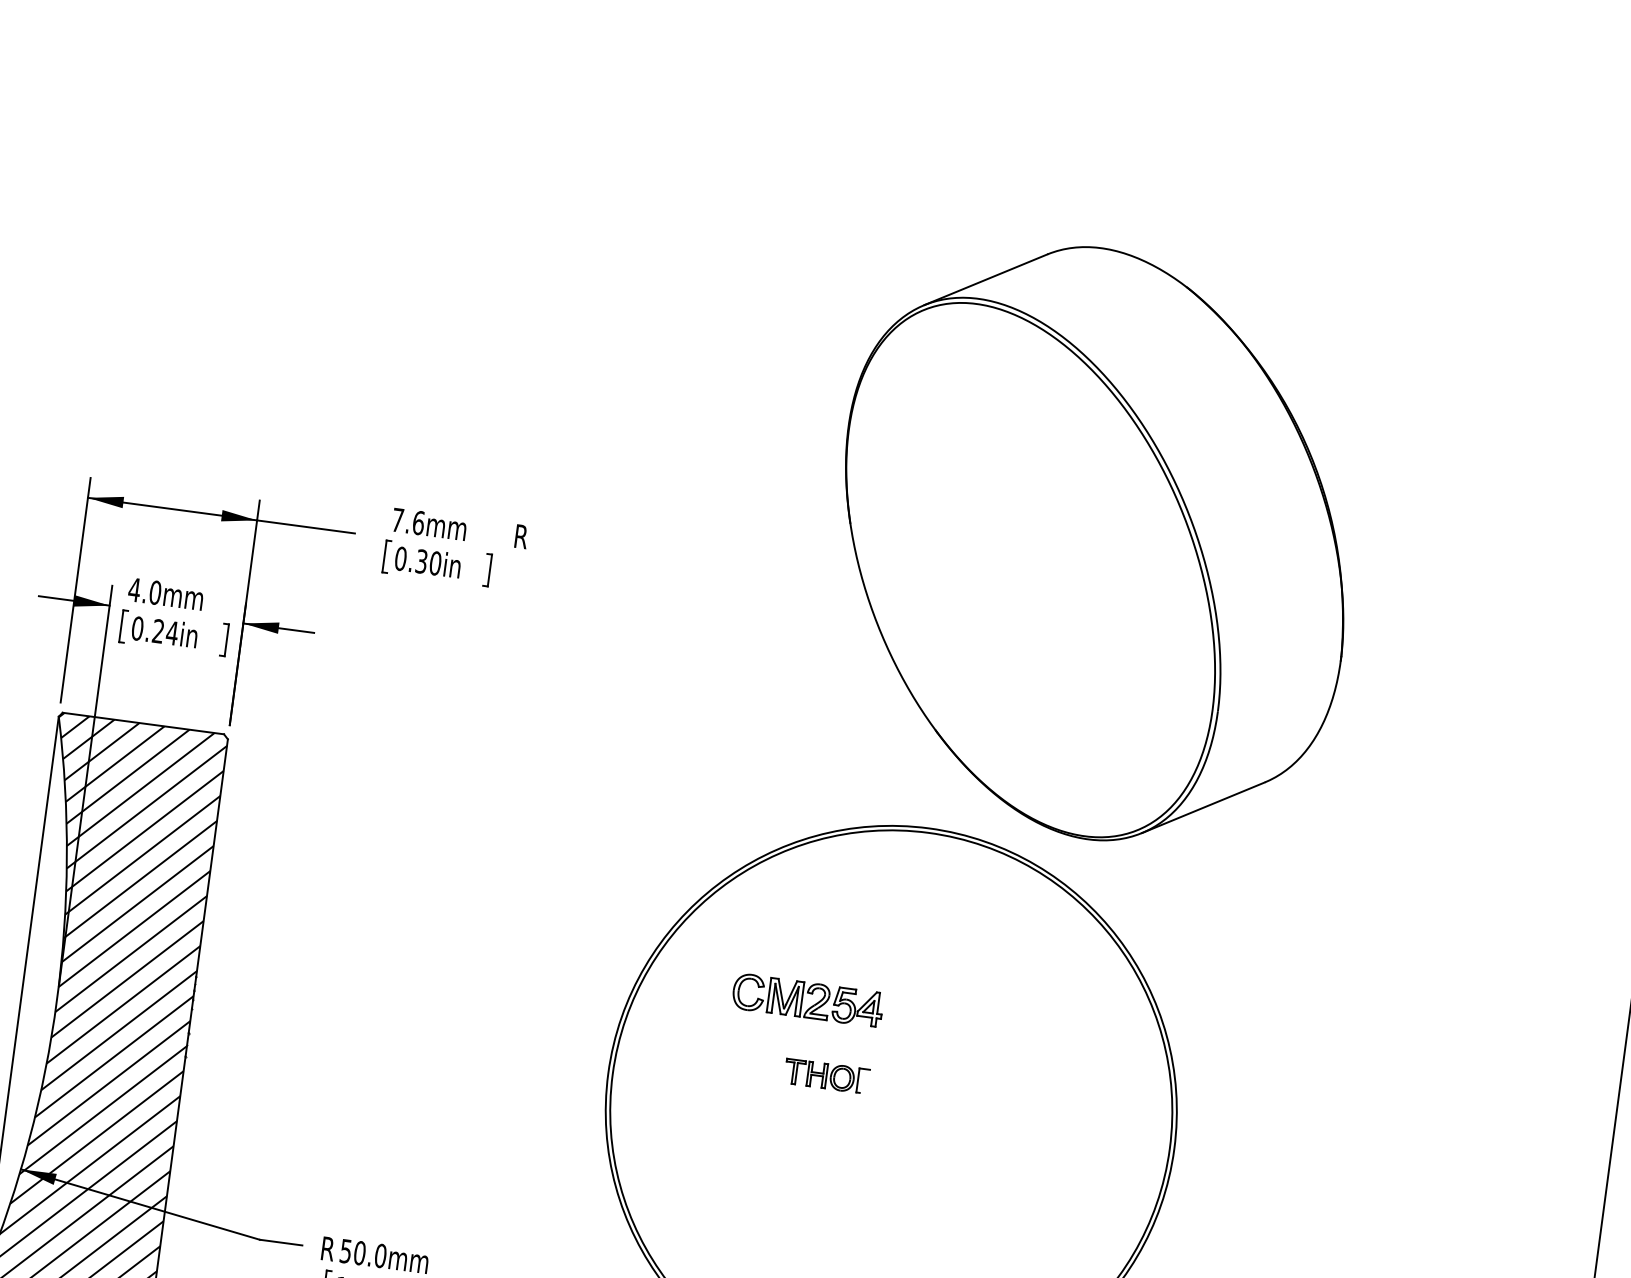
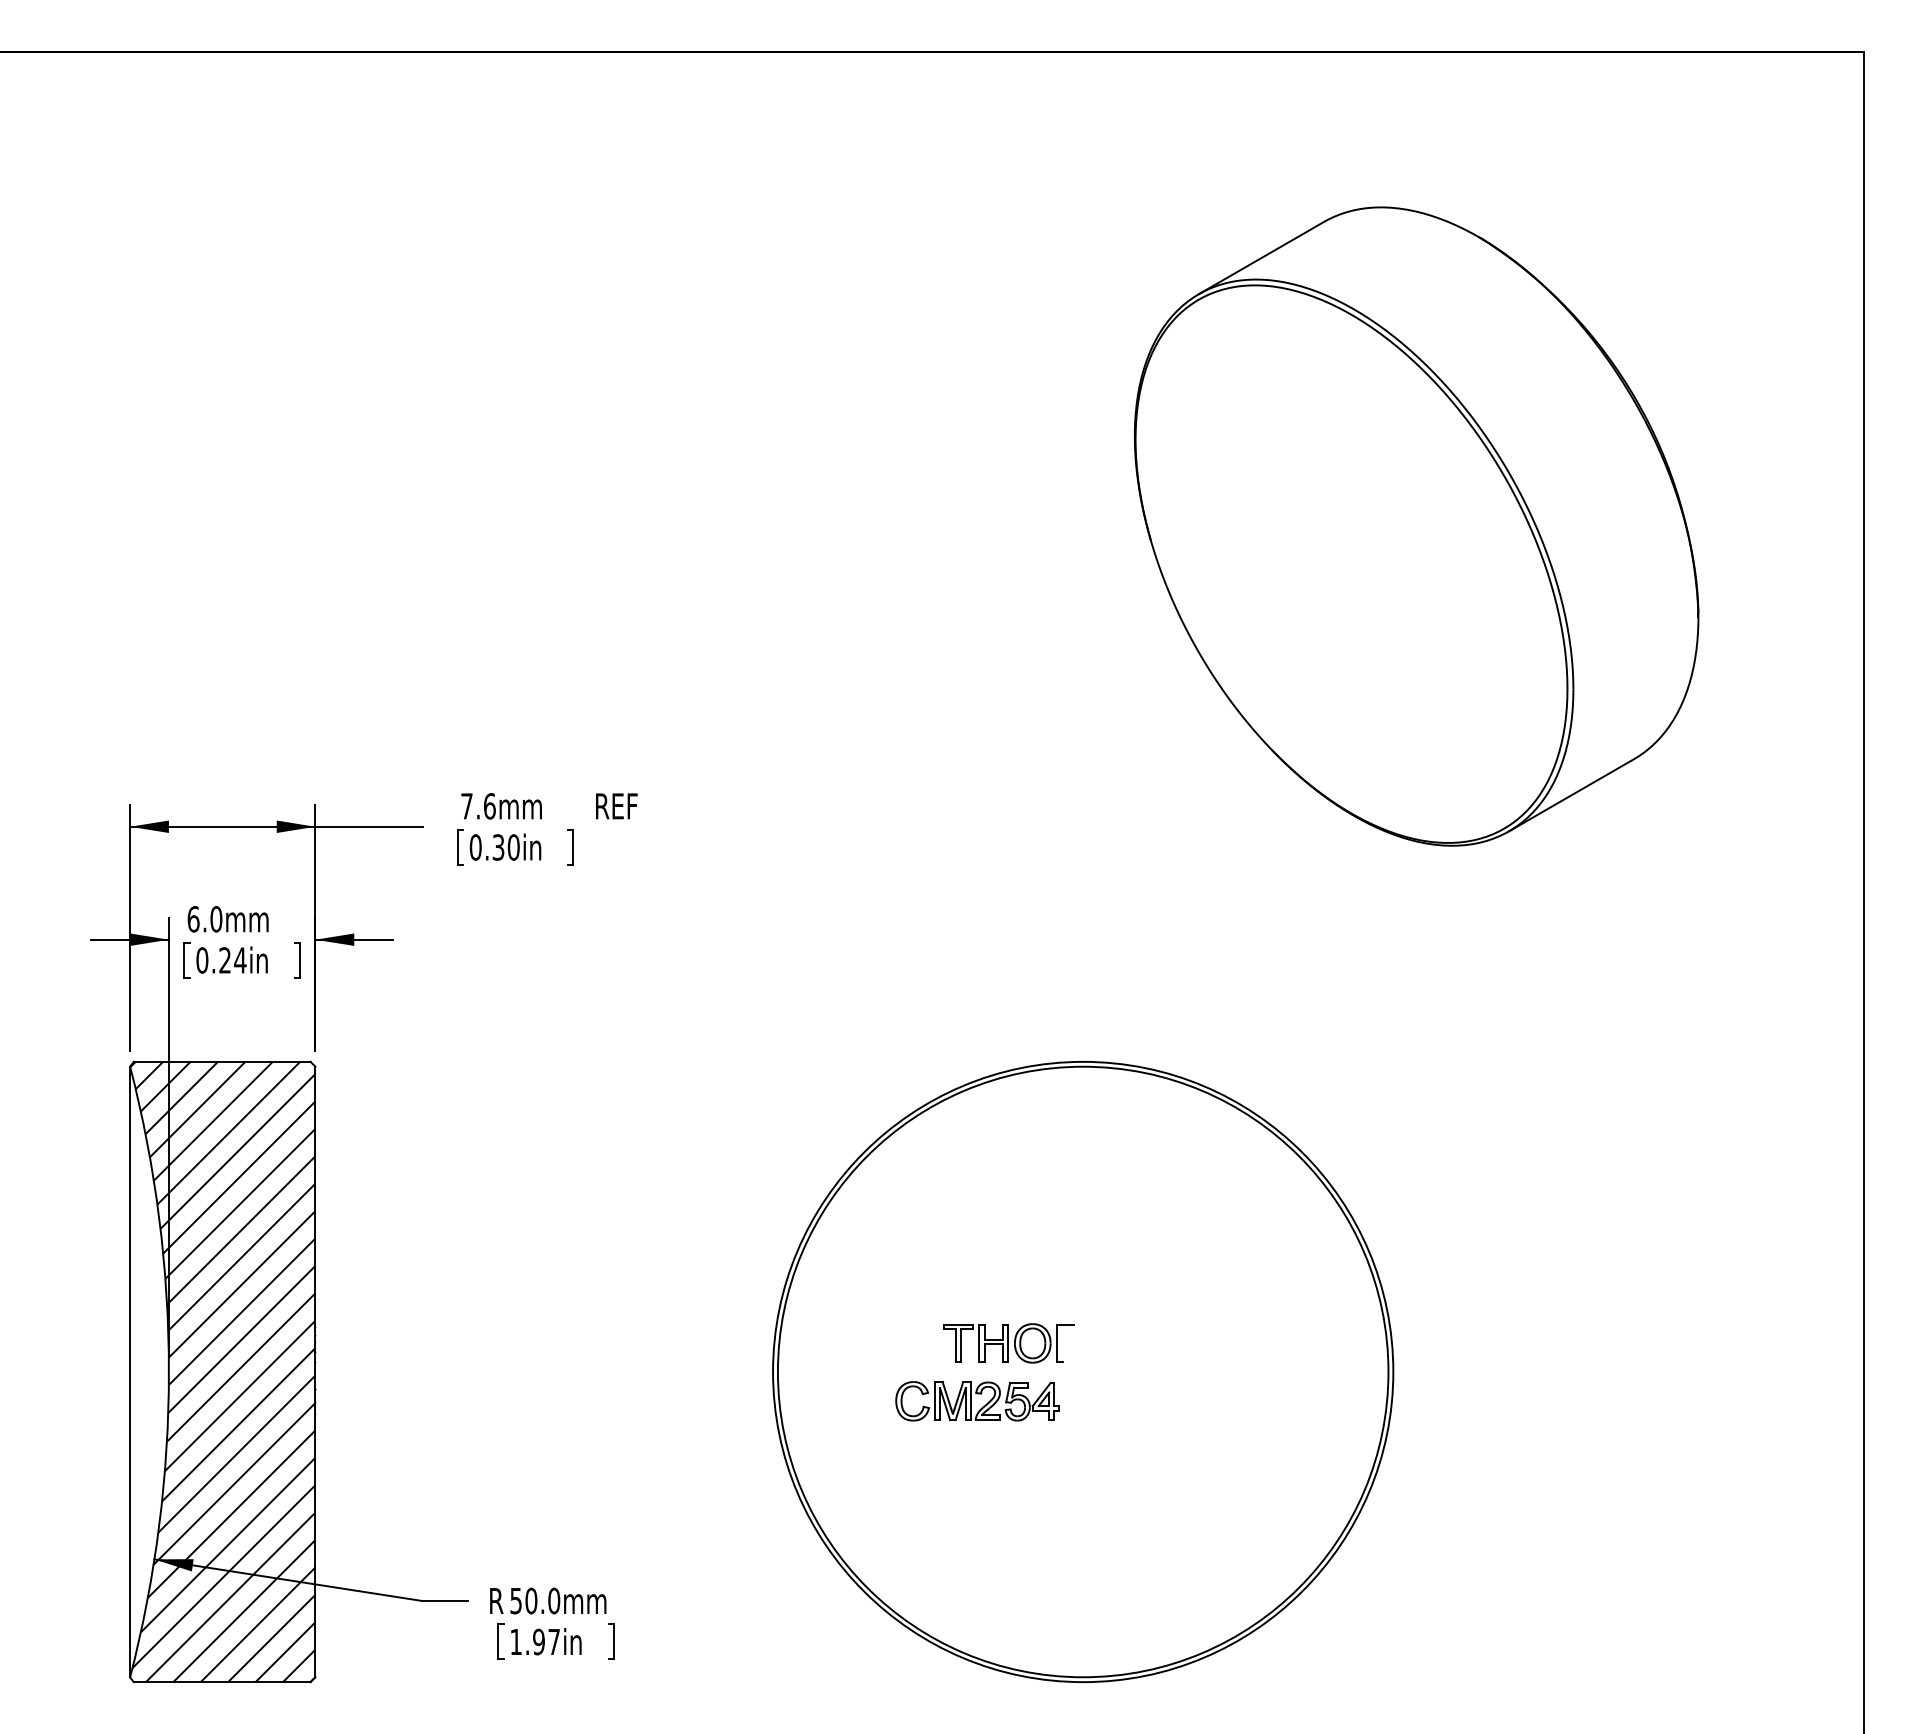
text: (541, 539) -> (624, 806), R -> REF
part: (1094, 543) -> (1416, 526), moved
text: (134, 590) -> (193, 919), 4.0mm -> 6.0mm
part: (807, 1000) -> (977, 1401), moved
part: (826, 1076) -> (1008, 1343), size x1.43

